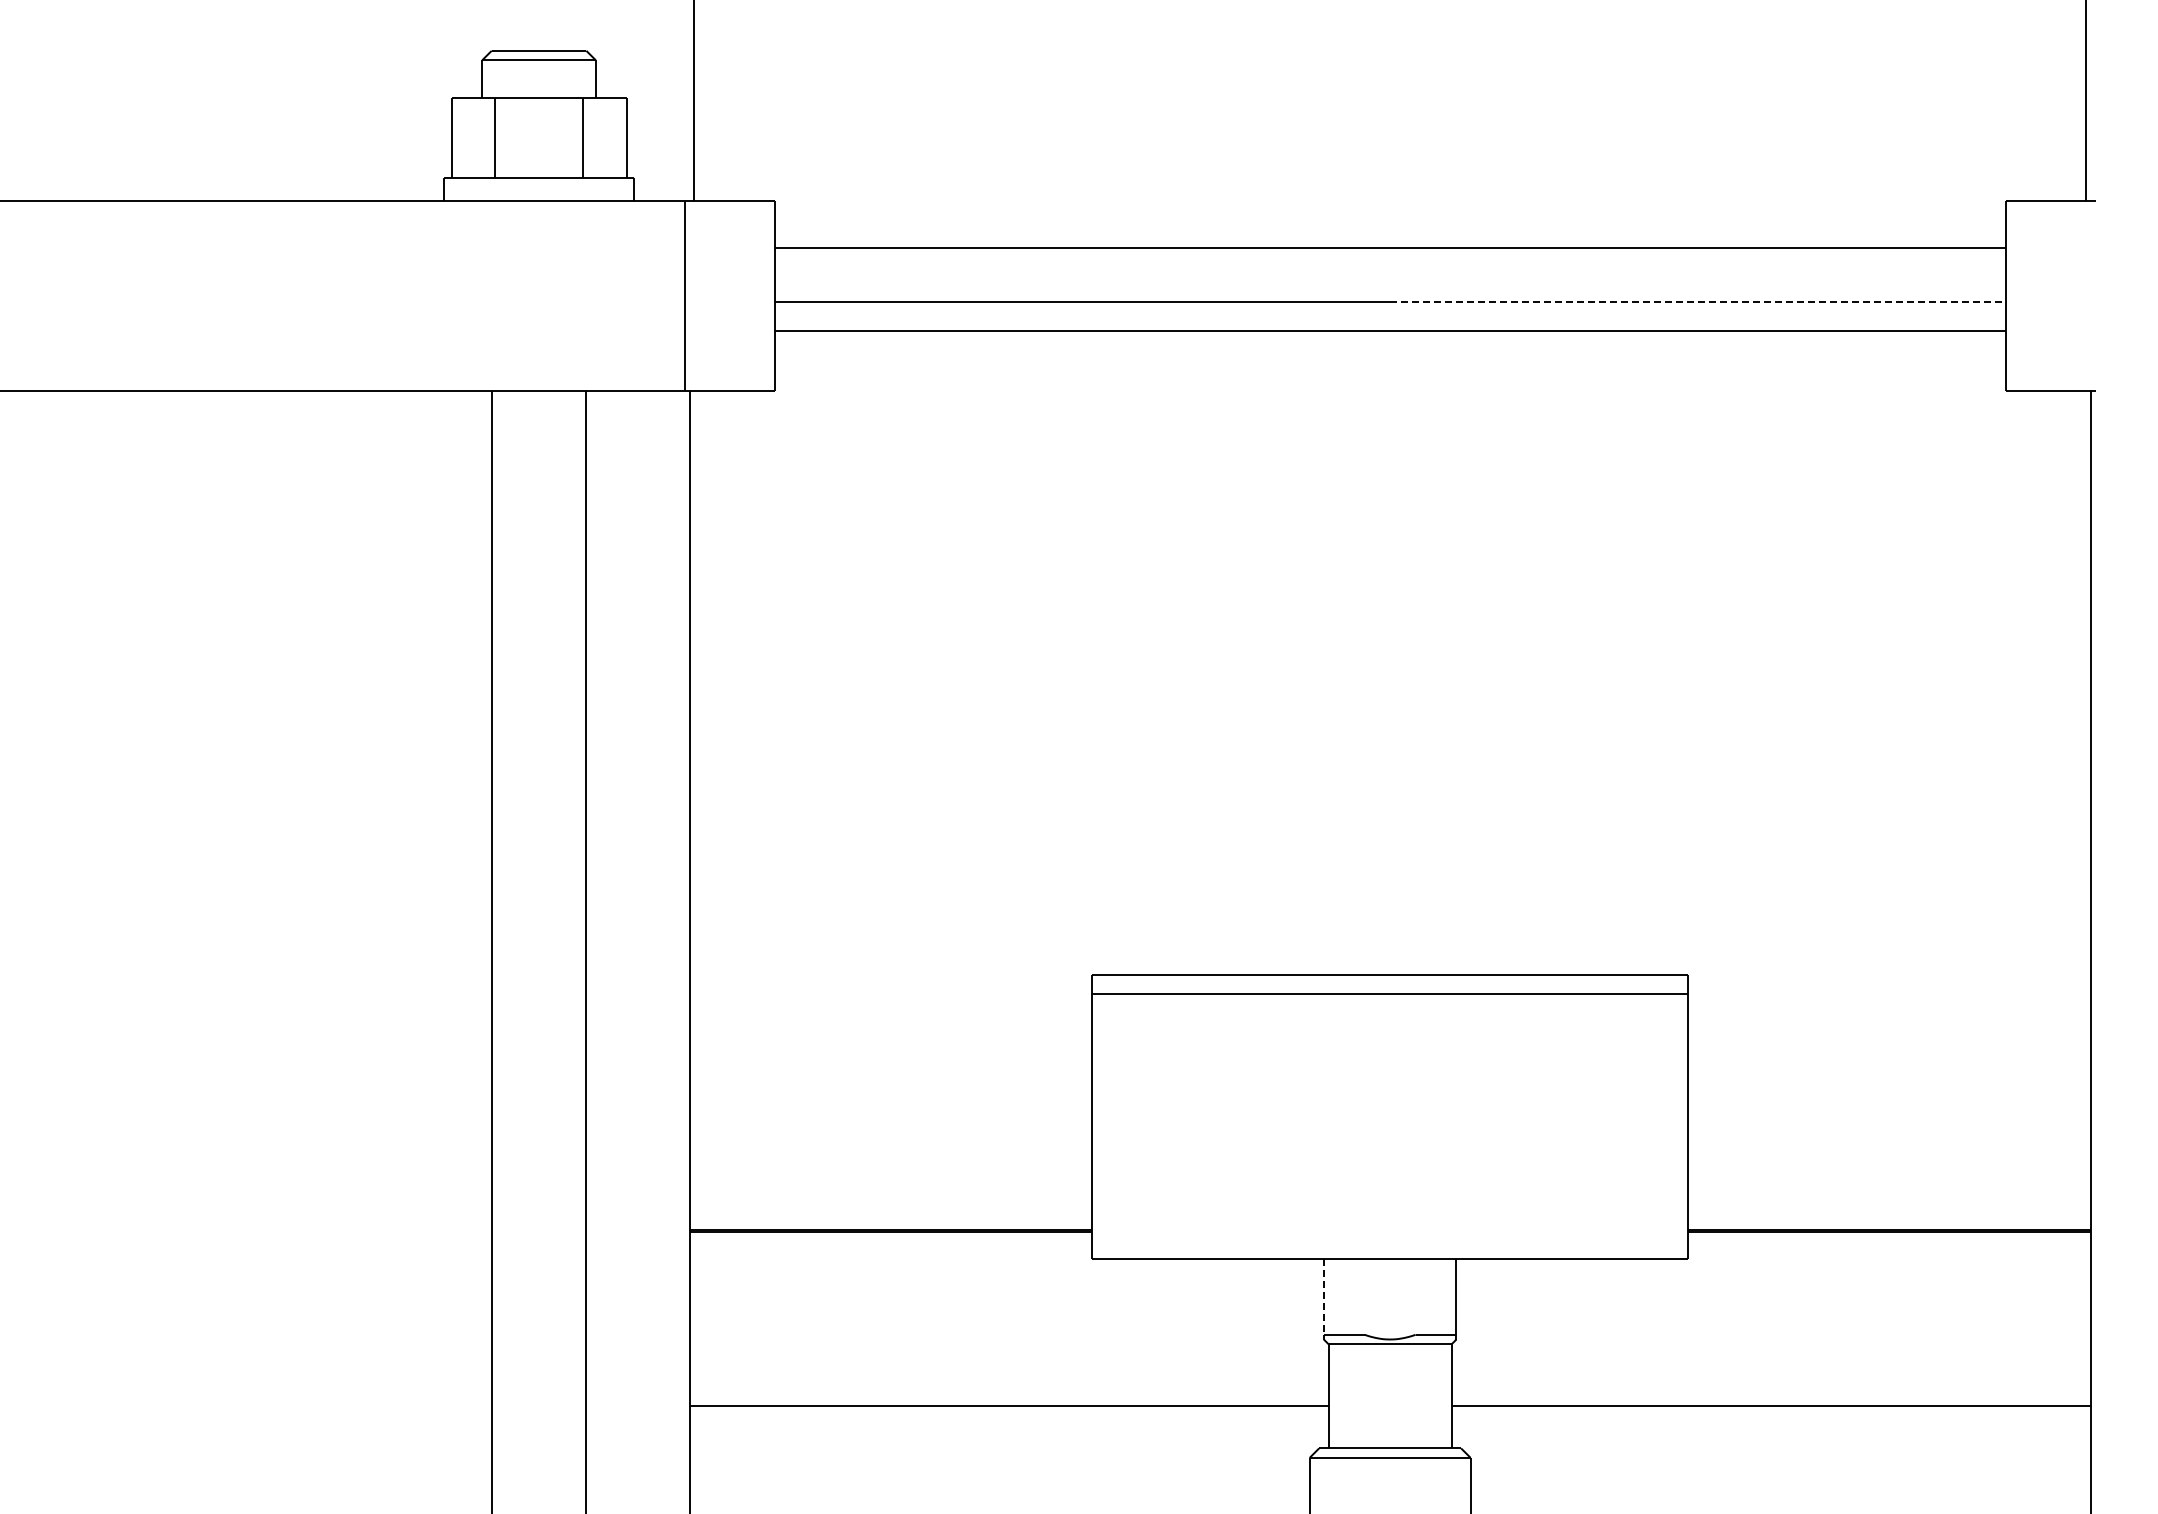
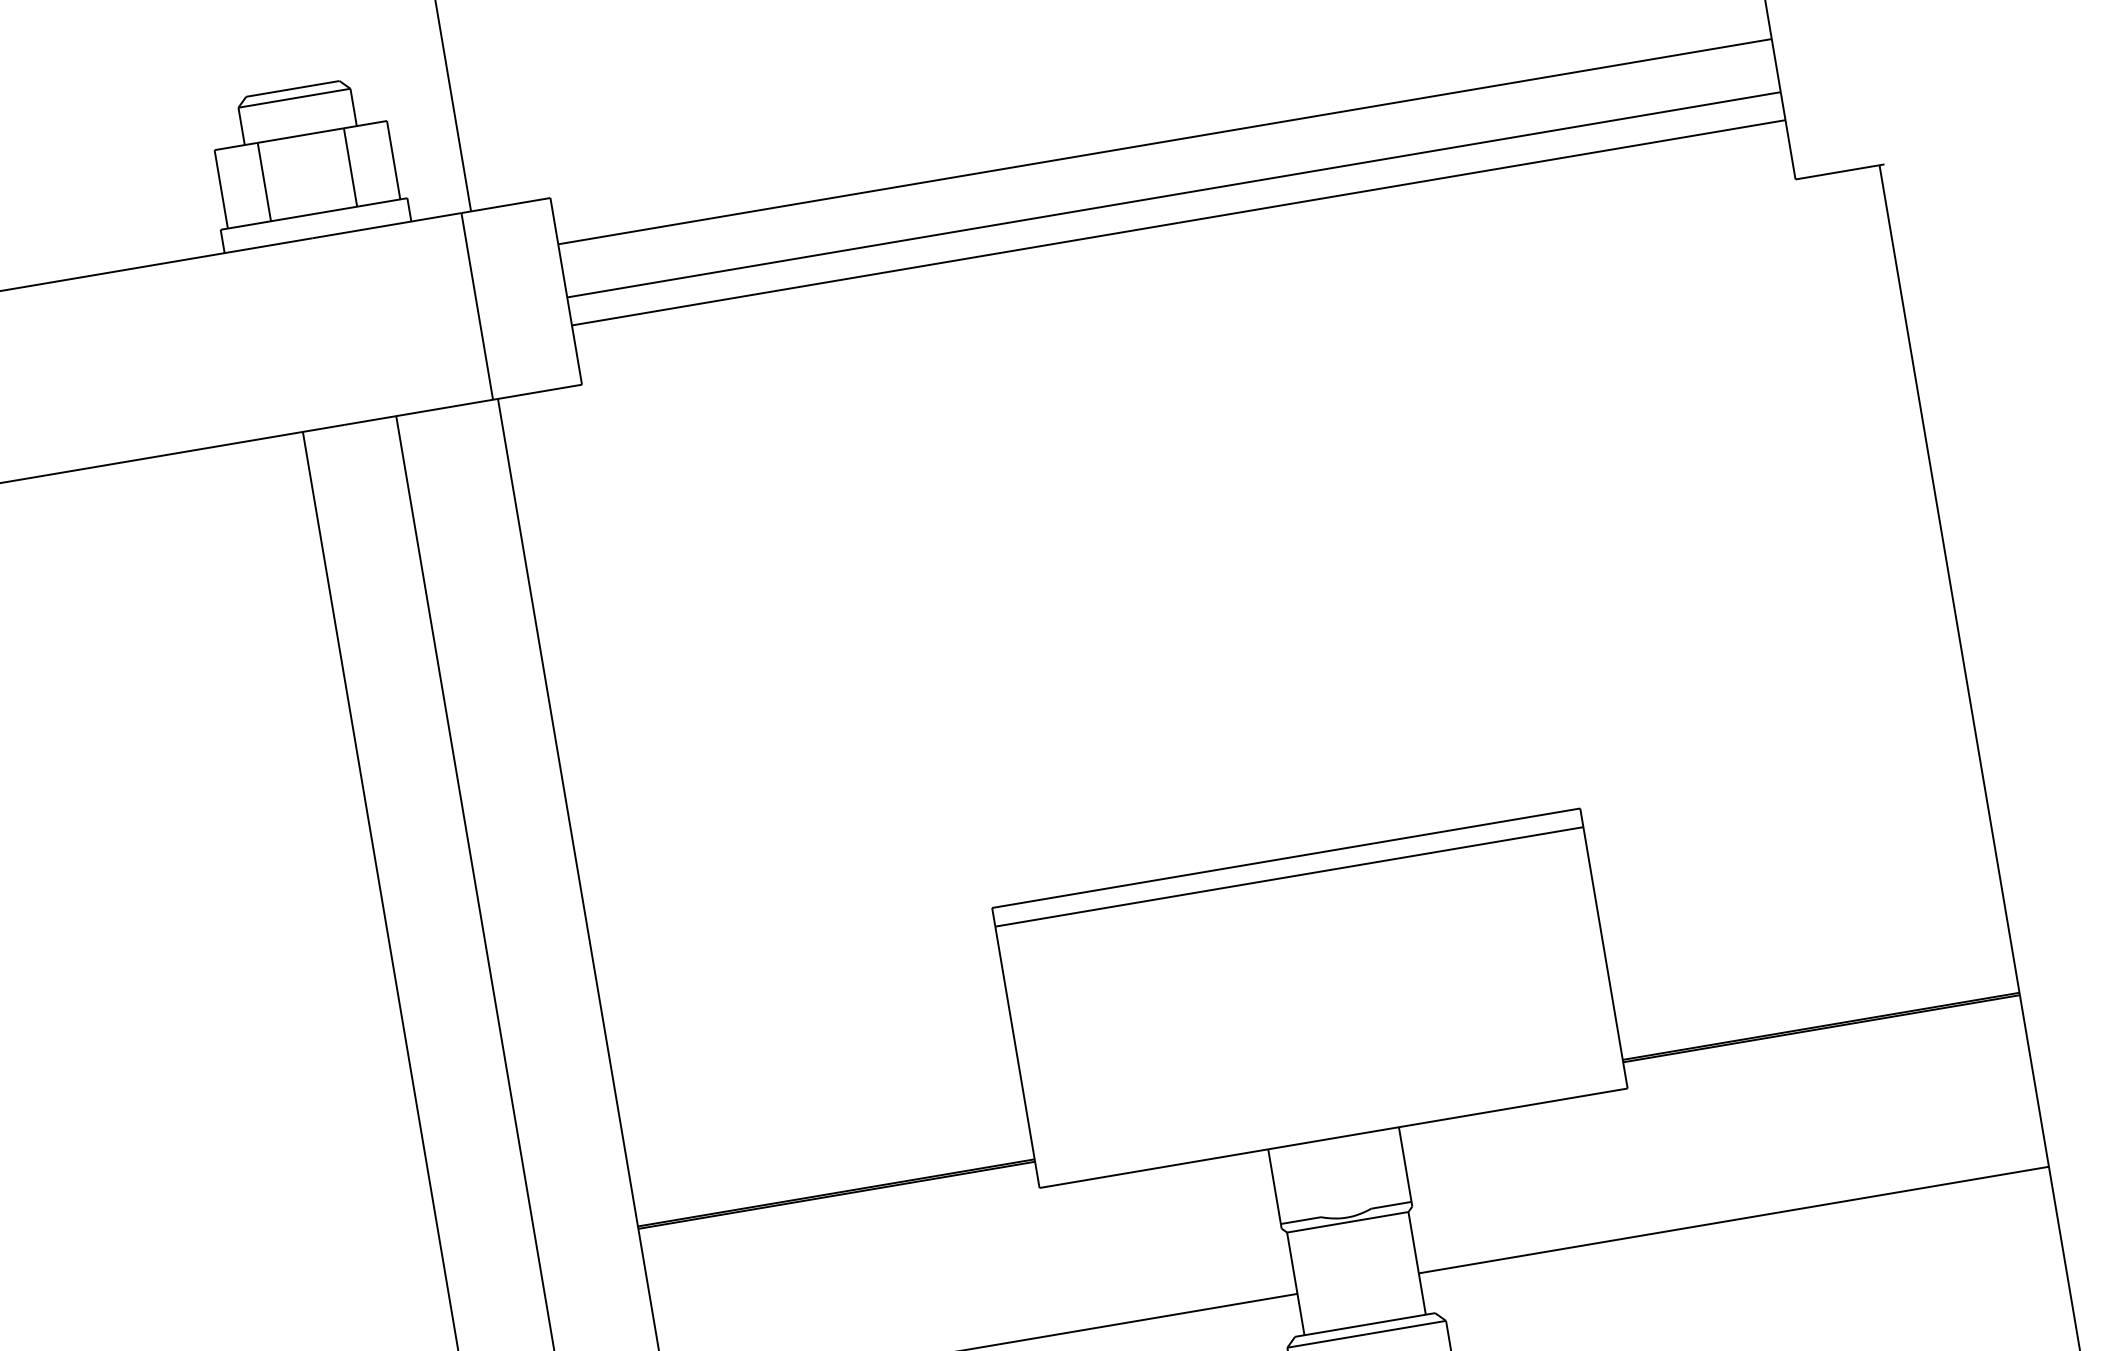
line: (1697, 302) -> (1477, 143), dashed -> solid
line: (1323, 1296) -> (1274, 1186), dashed -> solid

